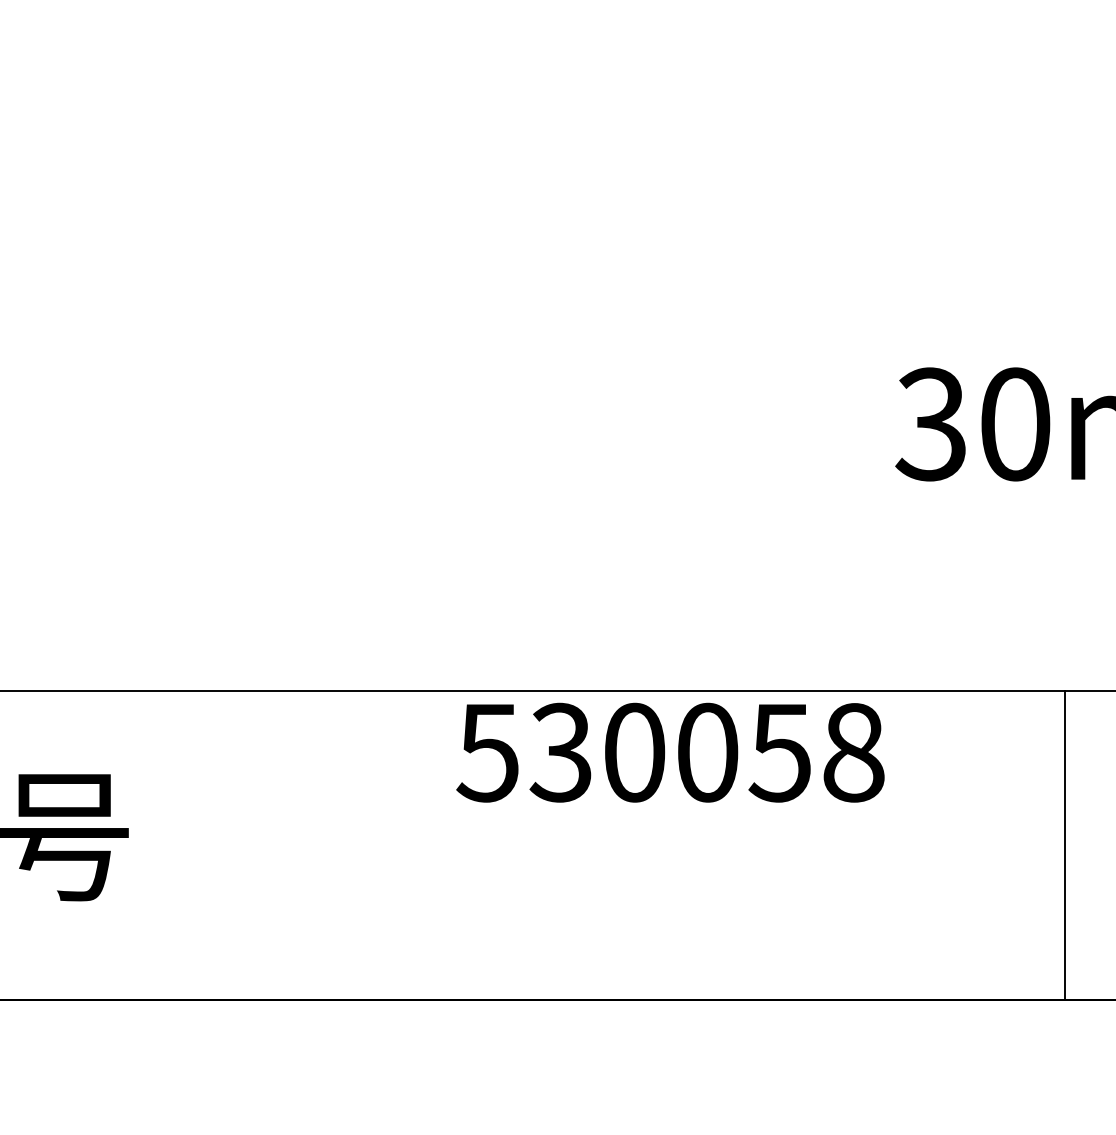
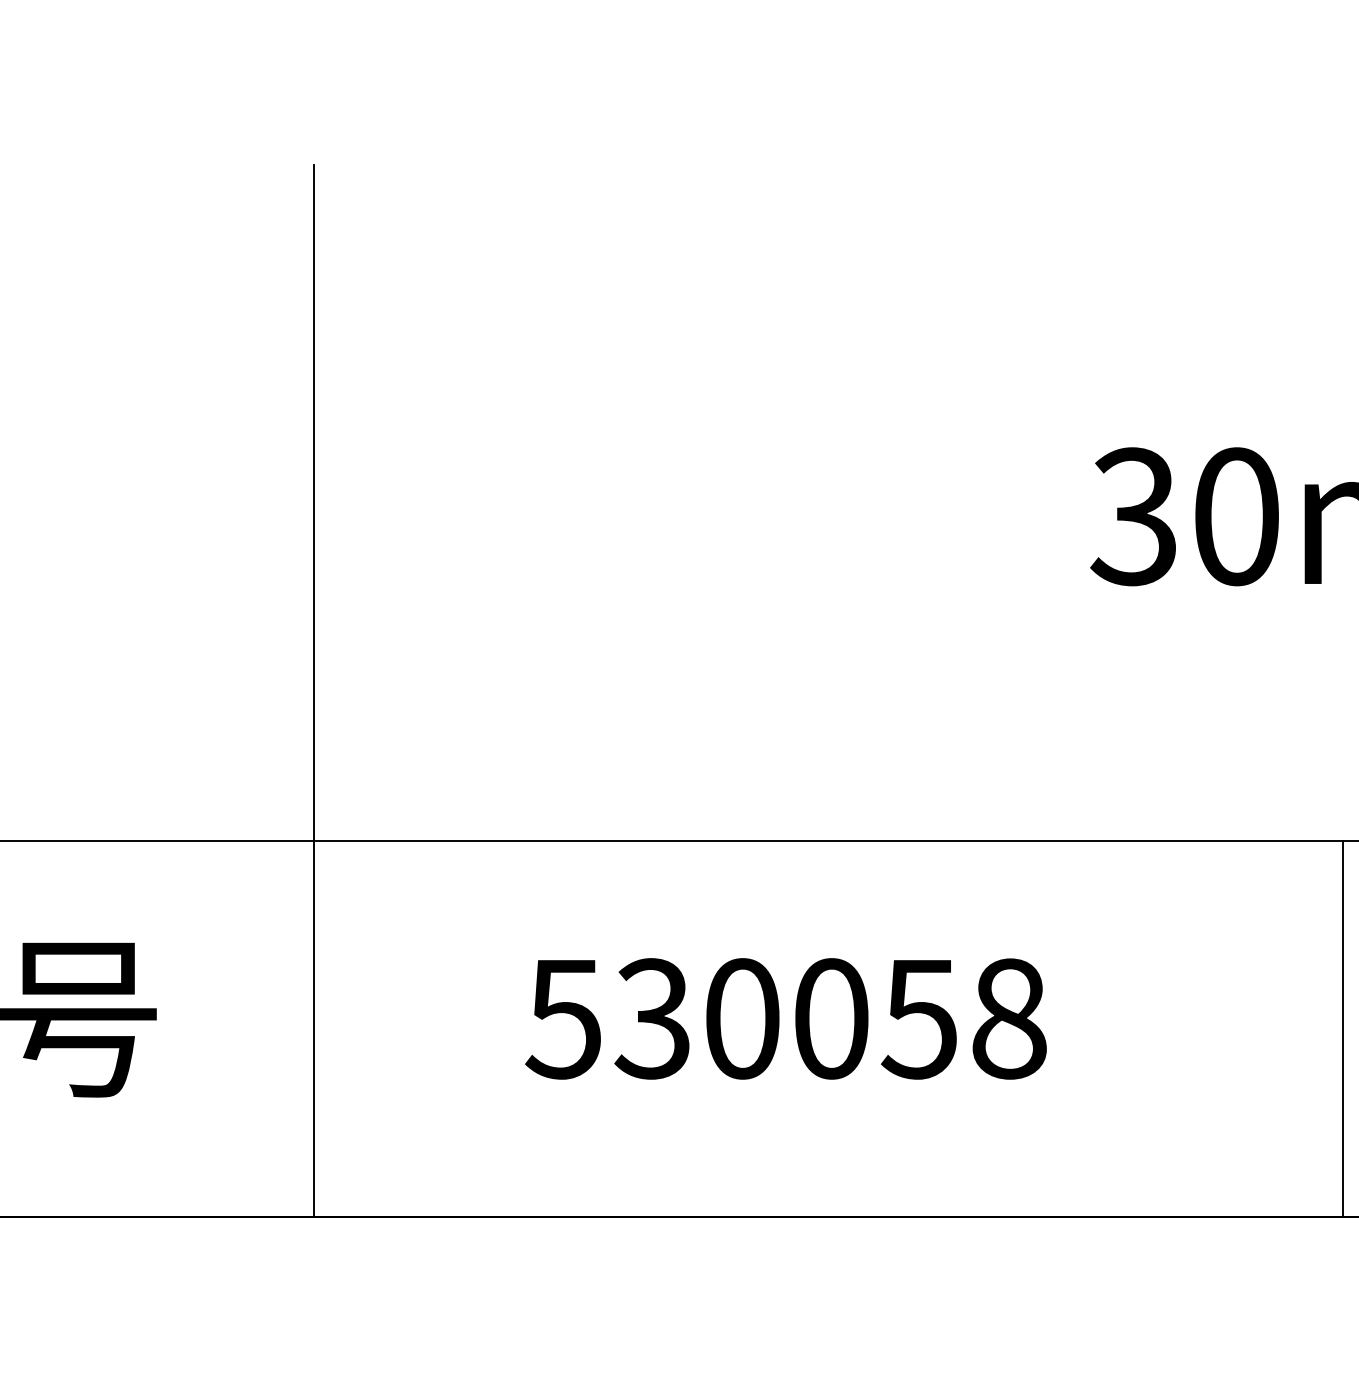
line: (258, 567) -> (314, 691), added
text: (670, 752) -> (786, 1018), moved
line: (1065, 844) -> (1342, 1028), moved

